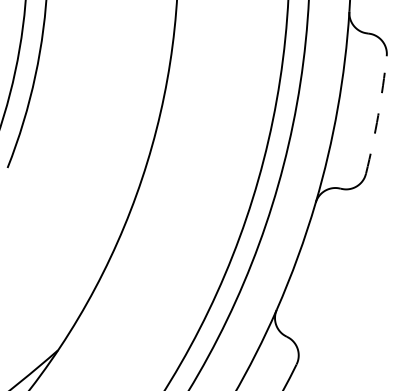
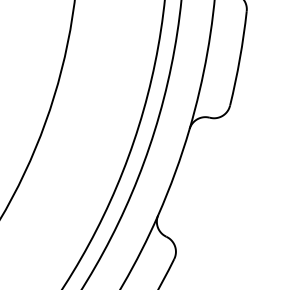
arc: (378, 115) -> (240, 58), dashed -> solid

